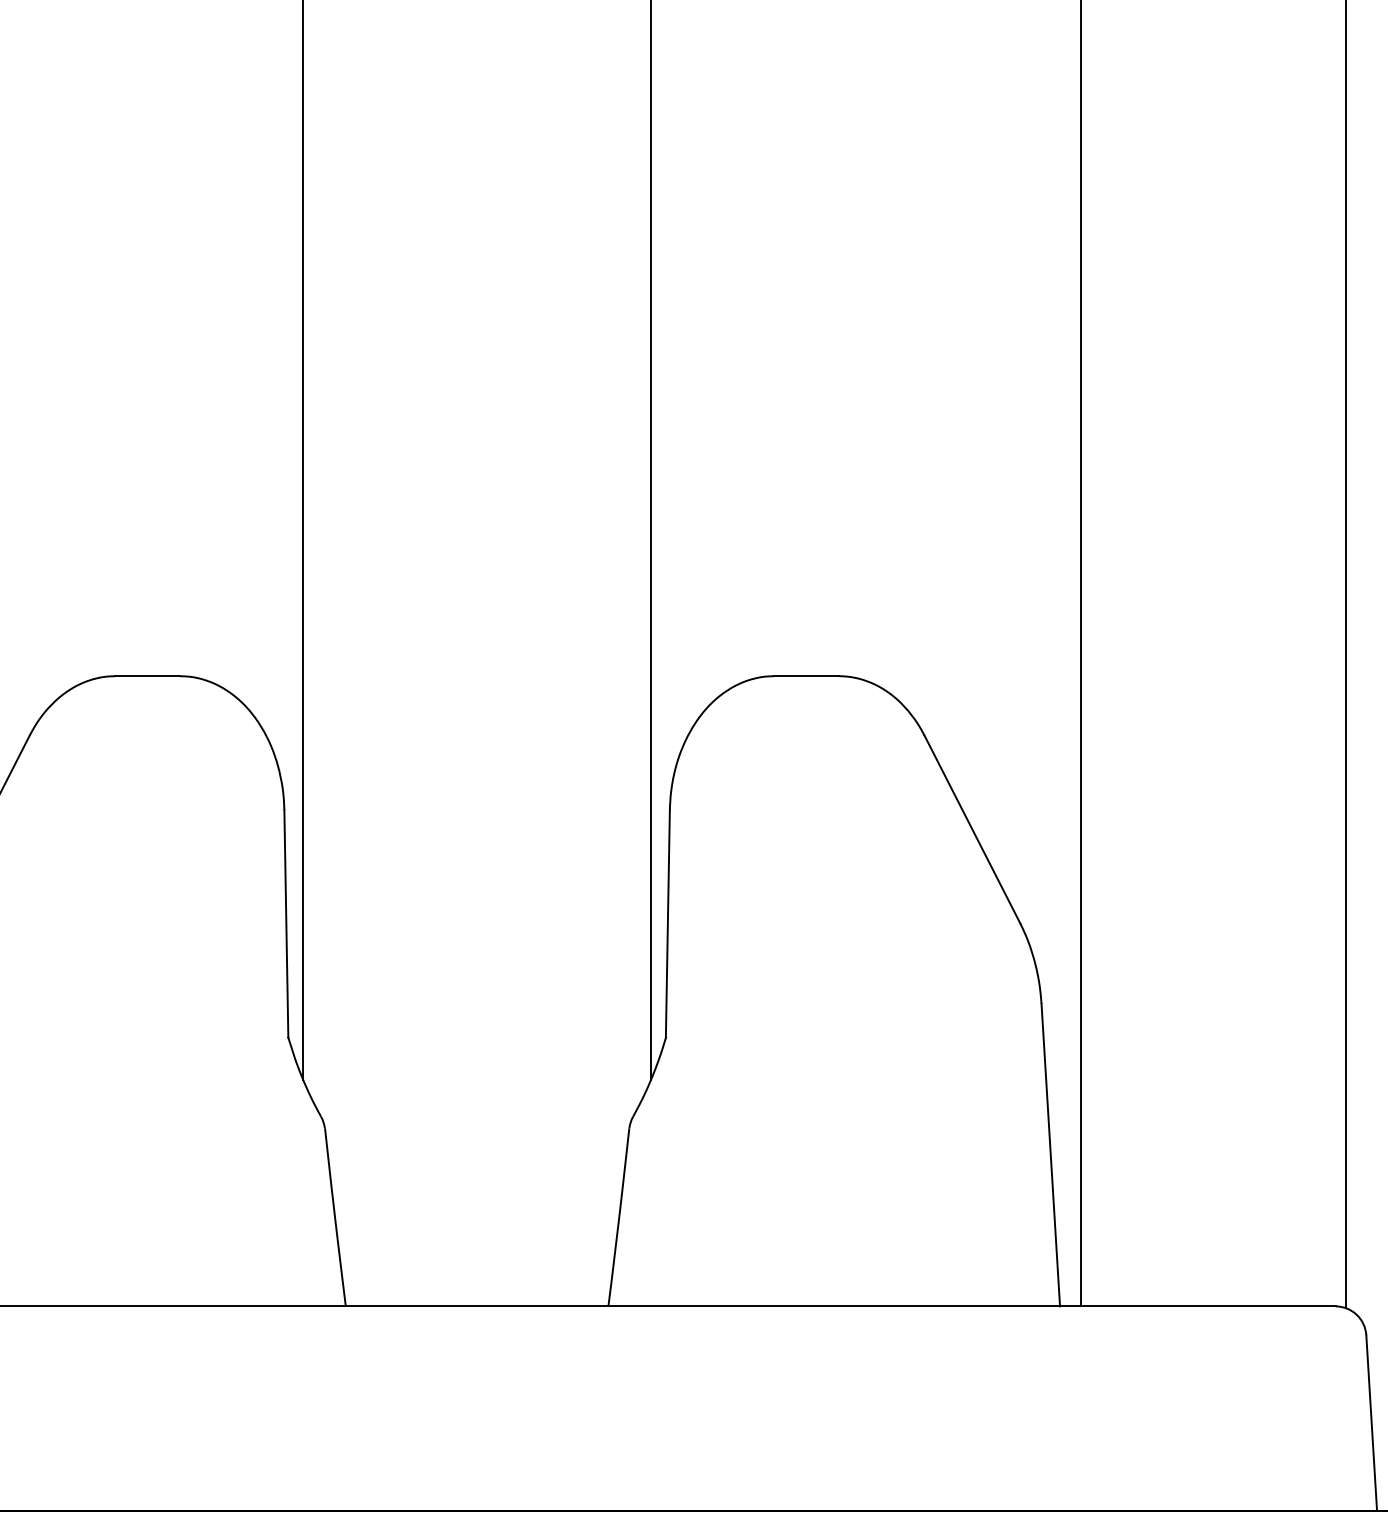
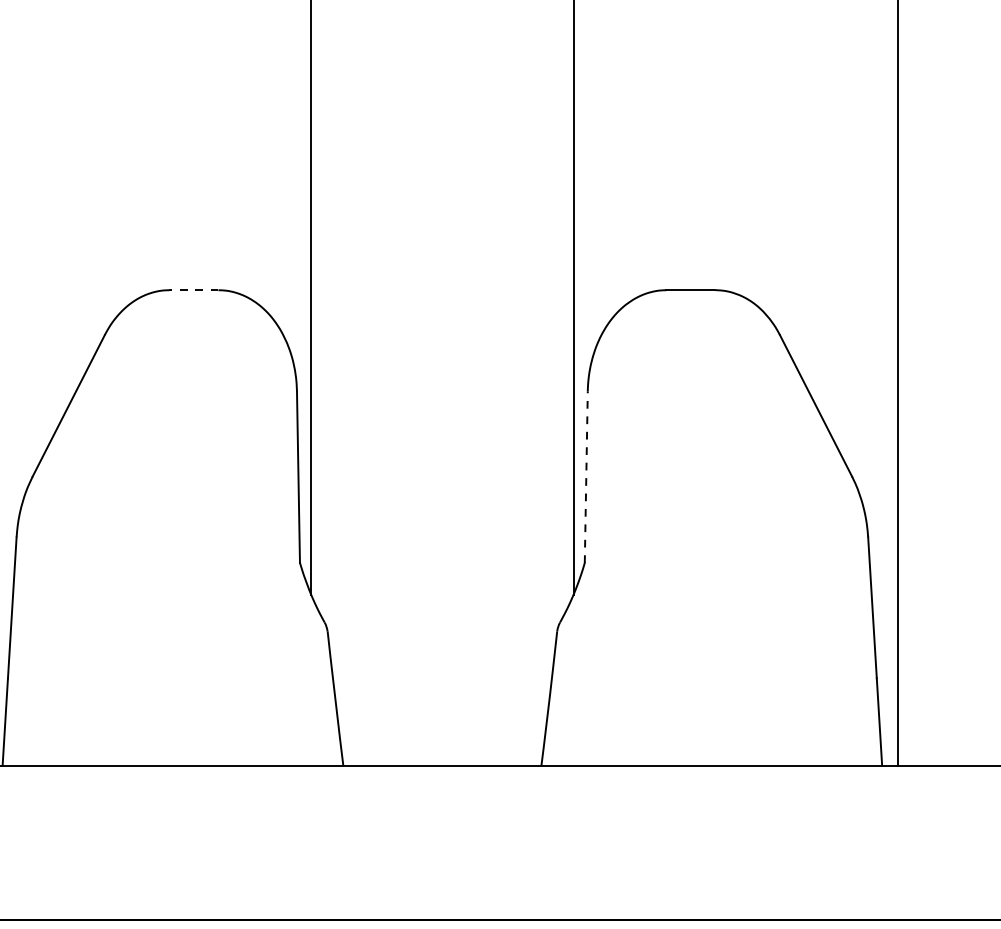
line: (147, 676) -> (193, 290), solid -> dashed
line: (667, 924) -> (586, 477), solid -> dashed

